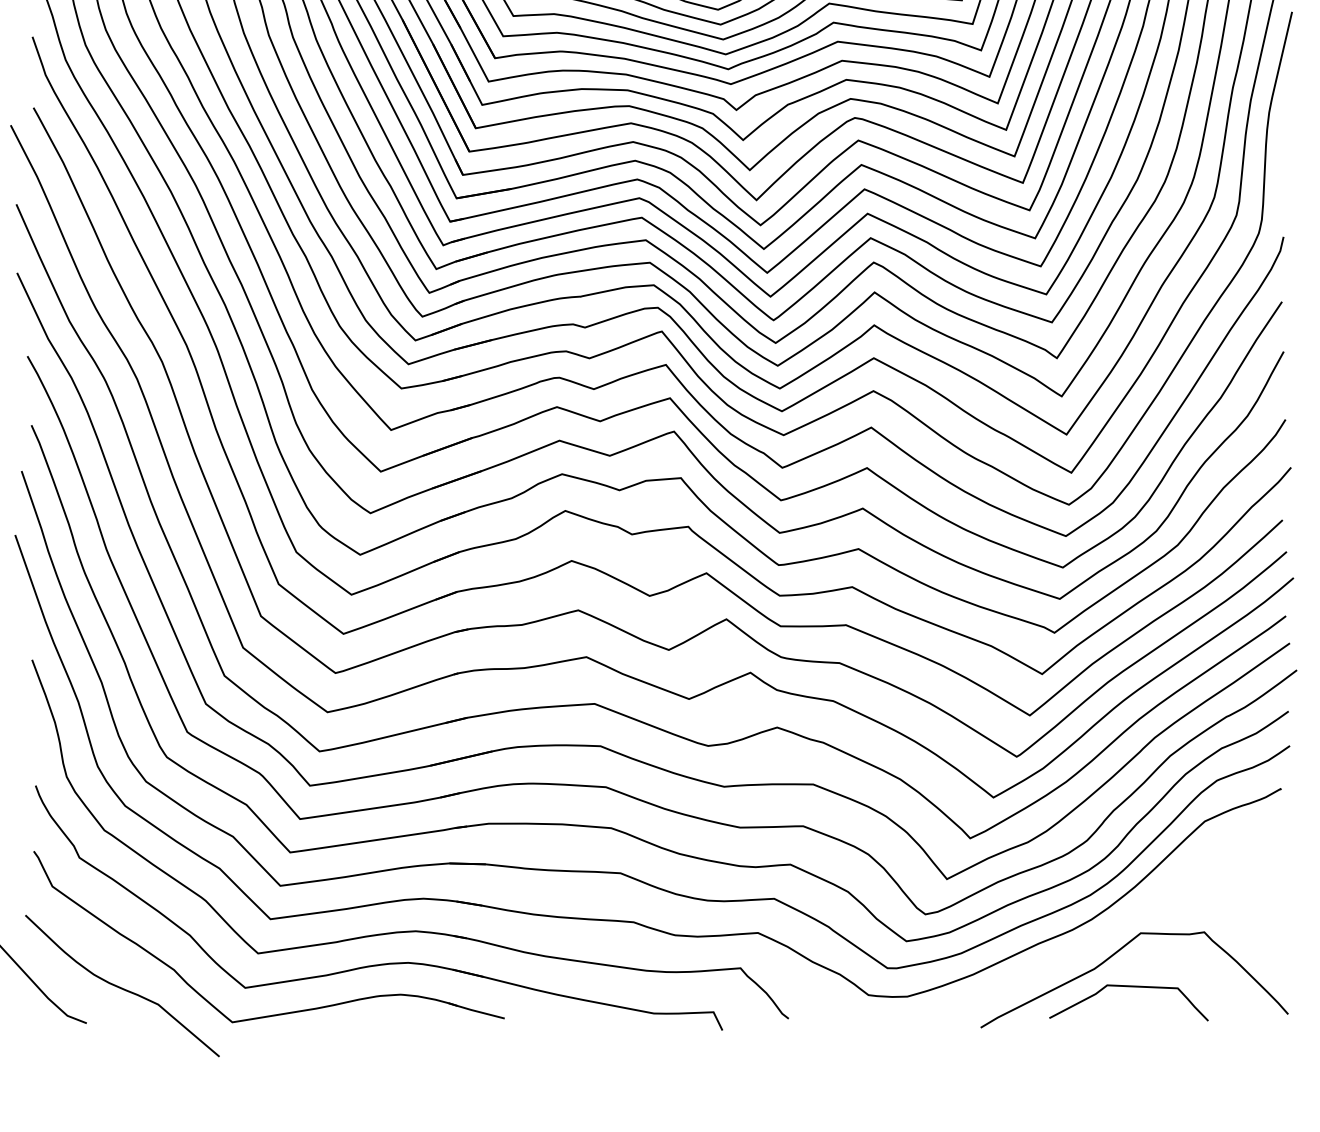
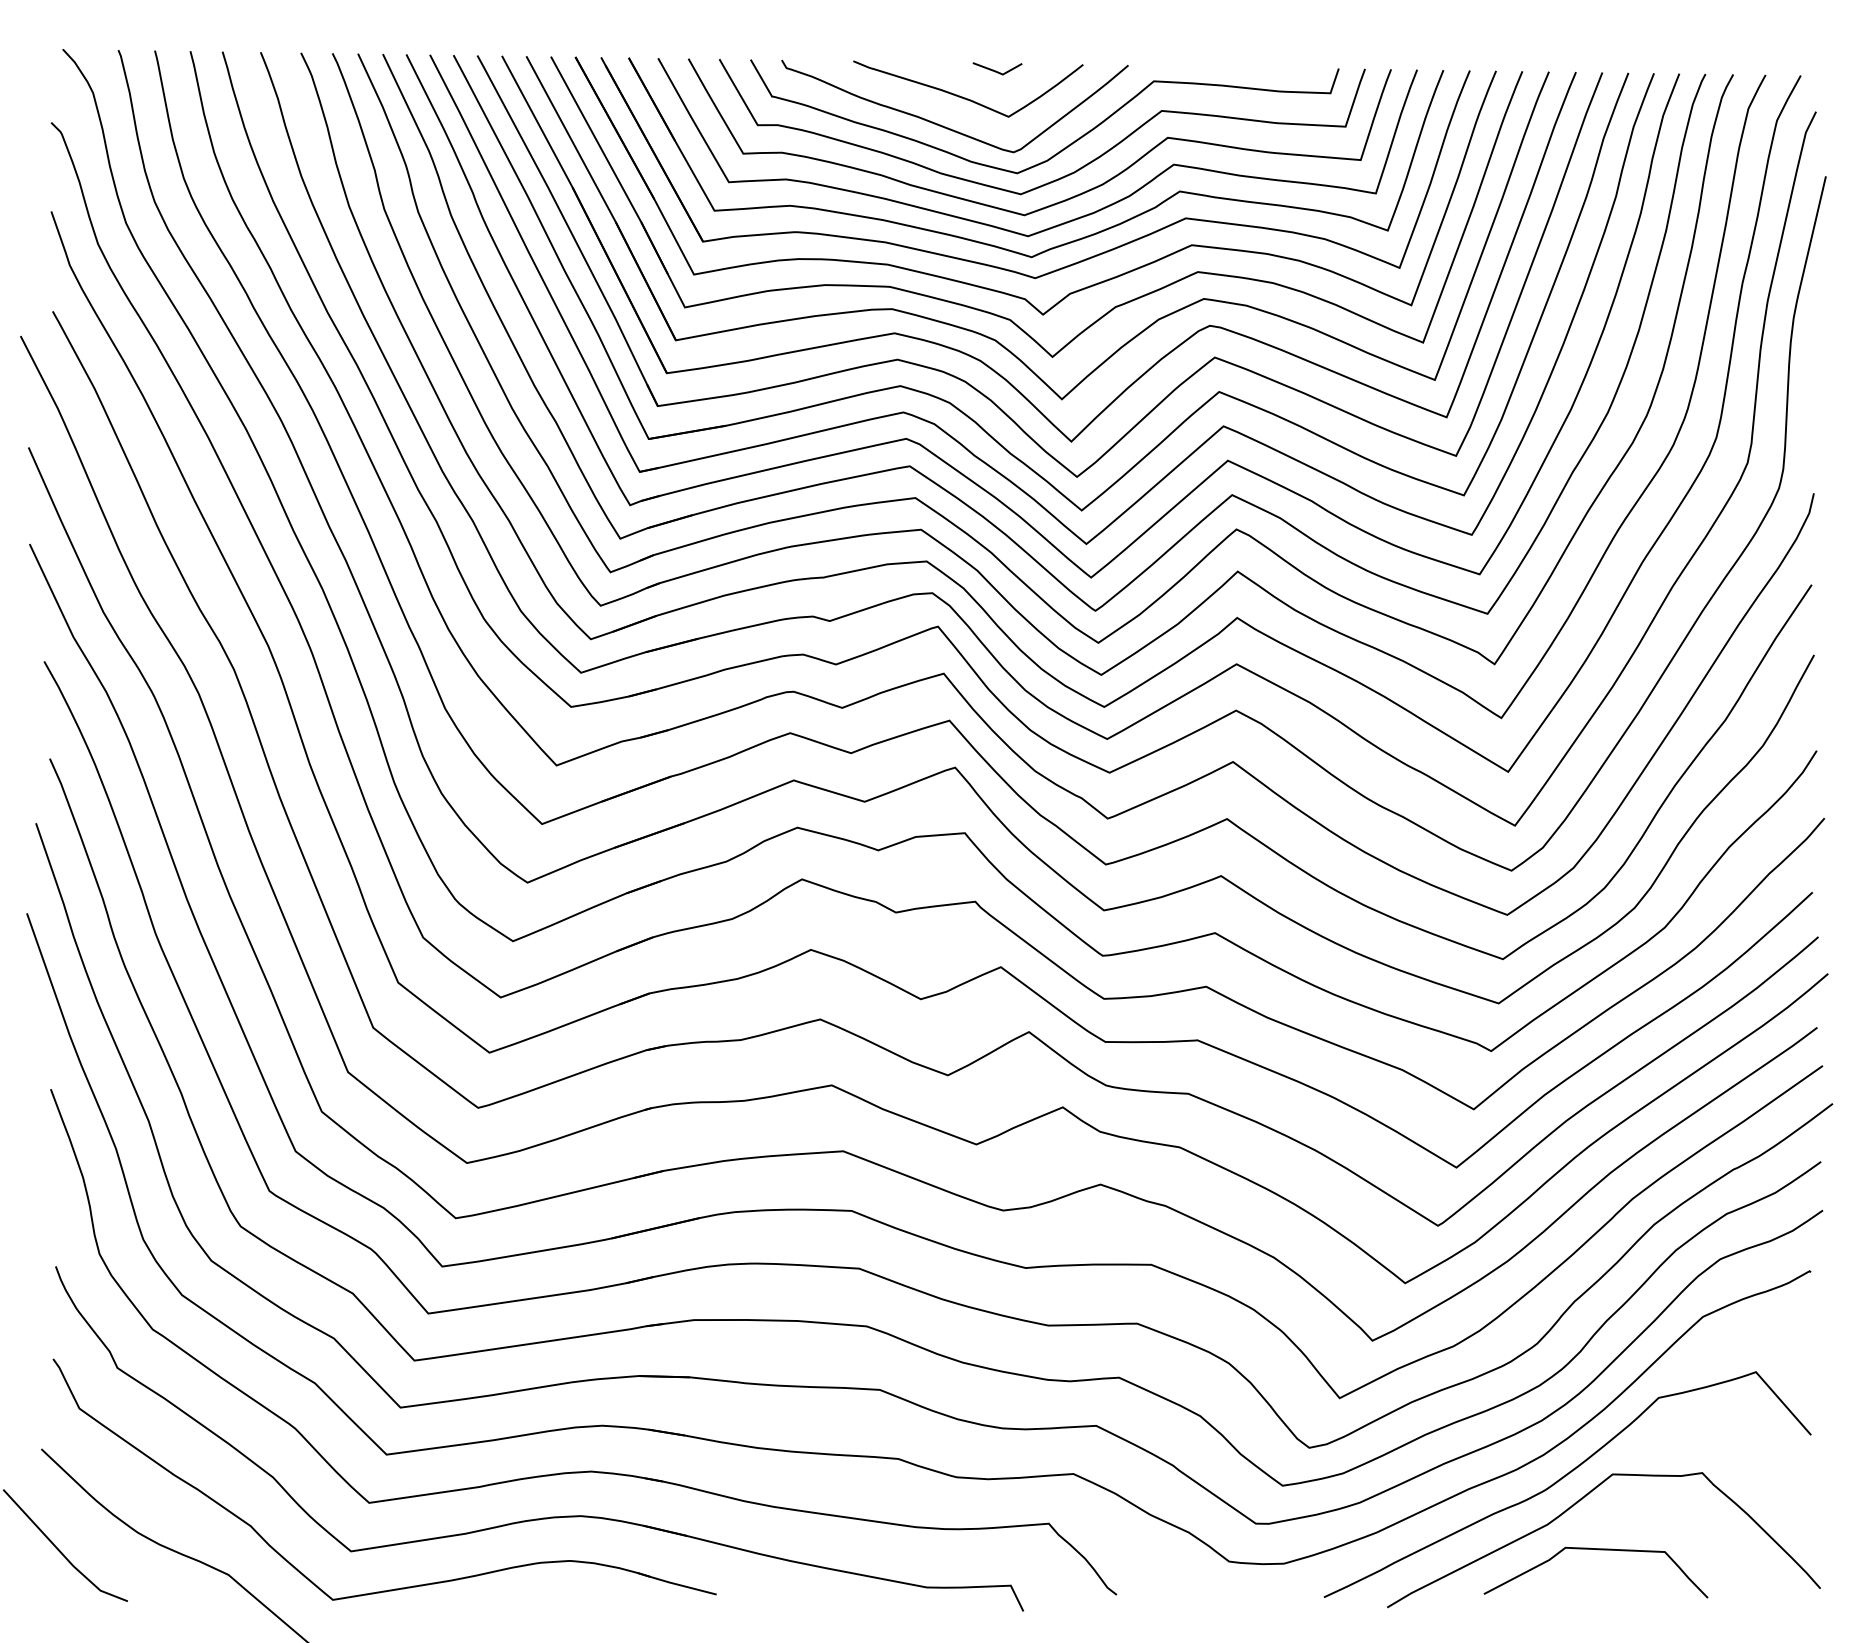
curve: (1105, 936) -> (1562, 1479), added

